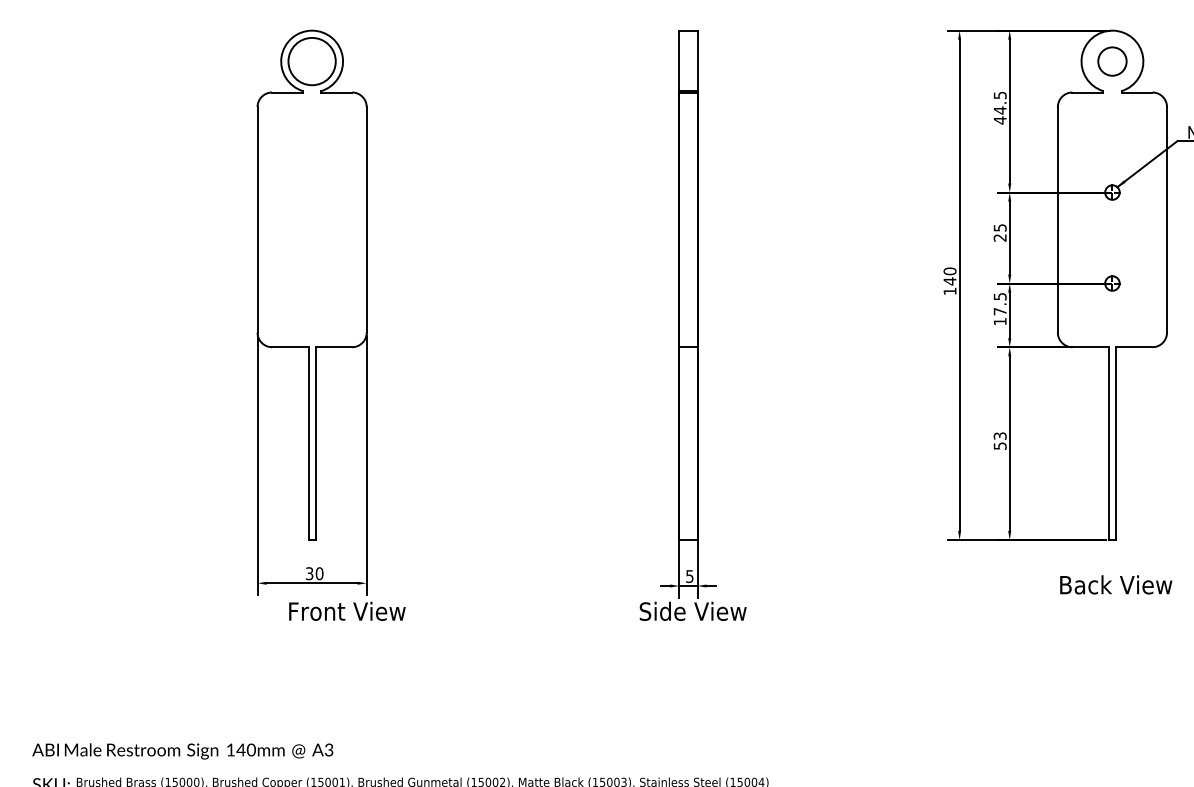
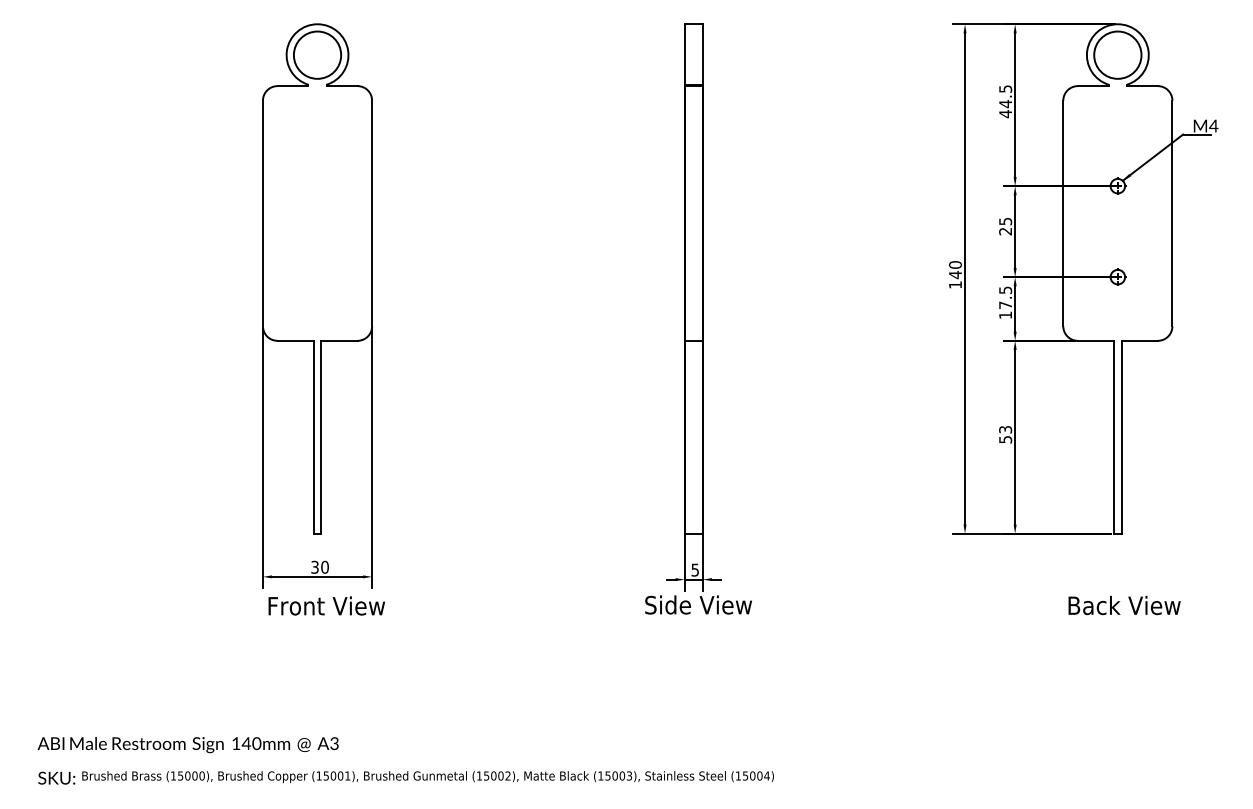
circle: (1112, 60) -> (1117, 54), size x1.67
text: (1116, 584) -> (1124, 605), moved
text: (347, 610) -> (326, 605), moved

